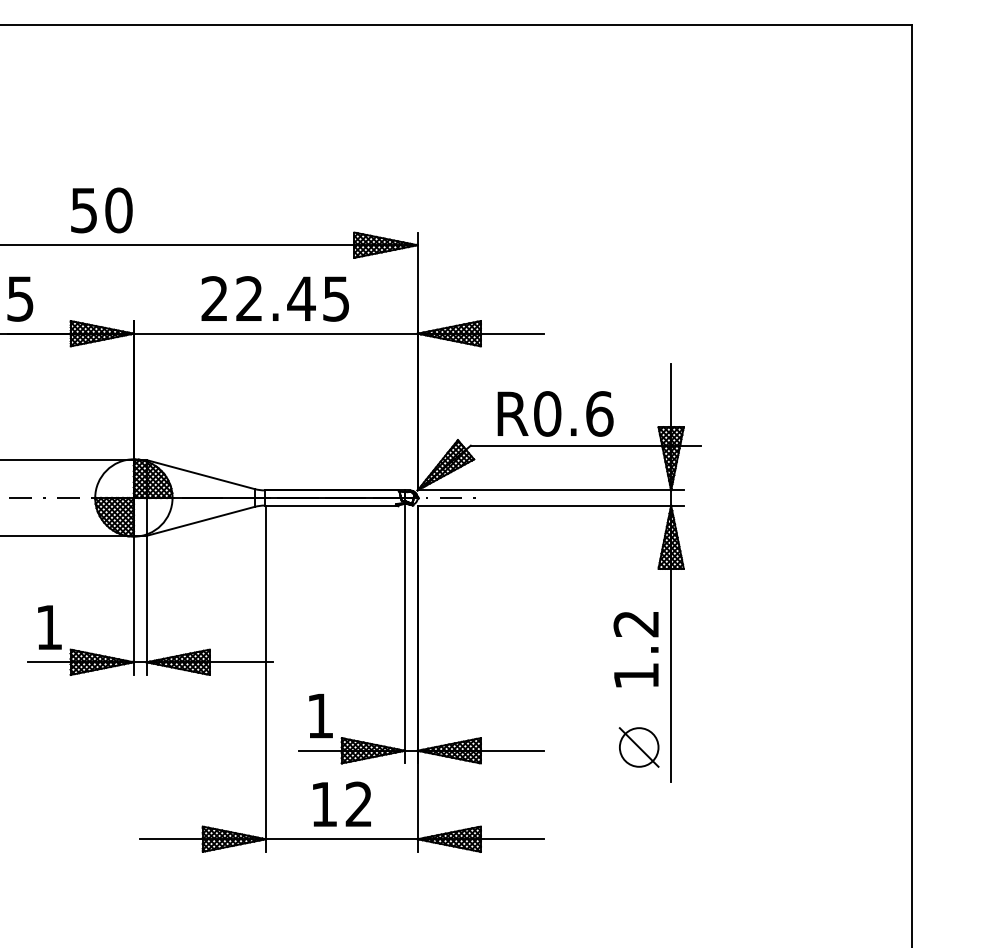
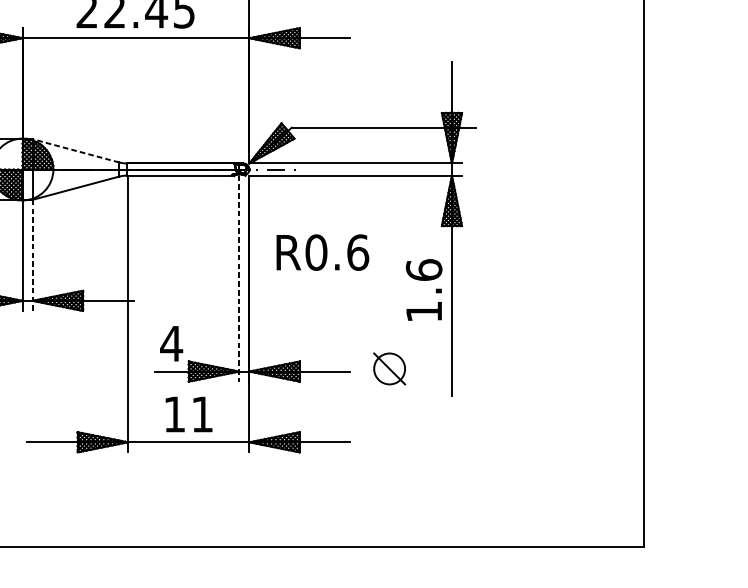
text: (555, 413) -> (322, 252), moved
line: (200, 474) -> (75, 150), solid -> dashed
line: (146, 605) -> (32, 255), solid -> dashed
text: (636, 623) -> (424, 269), 1.2 -> 1.6
line: (404, 634) -> (238, 278), solid -> dashed
text: (319, 715) -> (170, 343), 1 -> 4
part: (638, 747) -> (389, 368), moved
text: (358, 803) -> (202, 413), 12 -> 11

